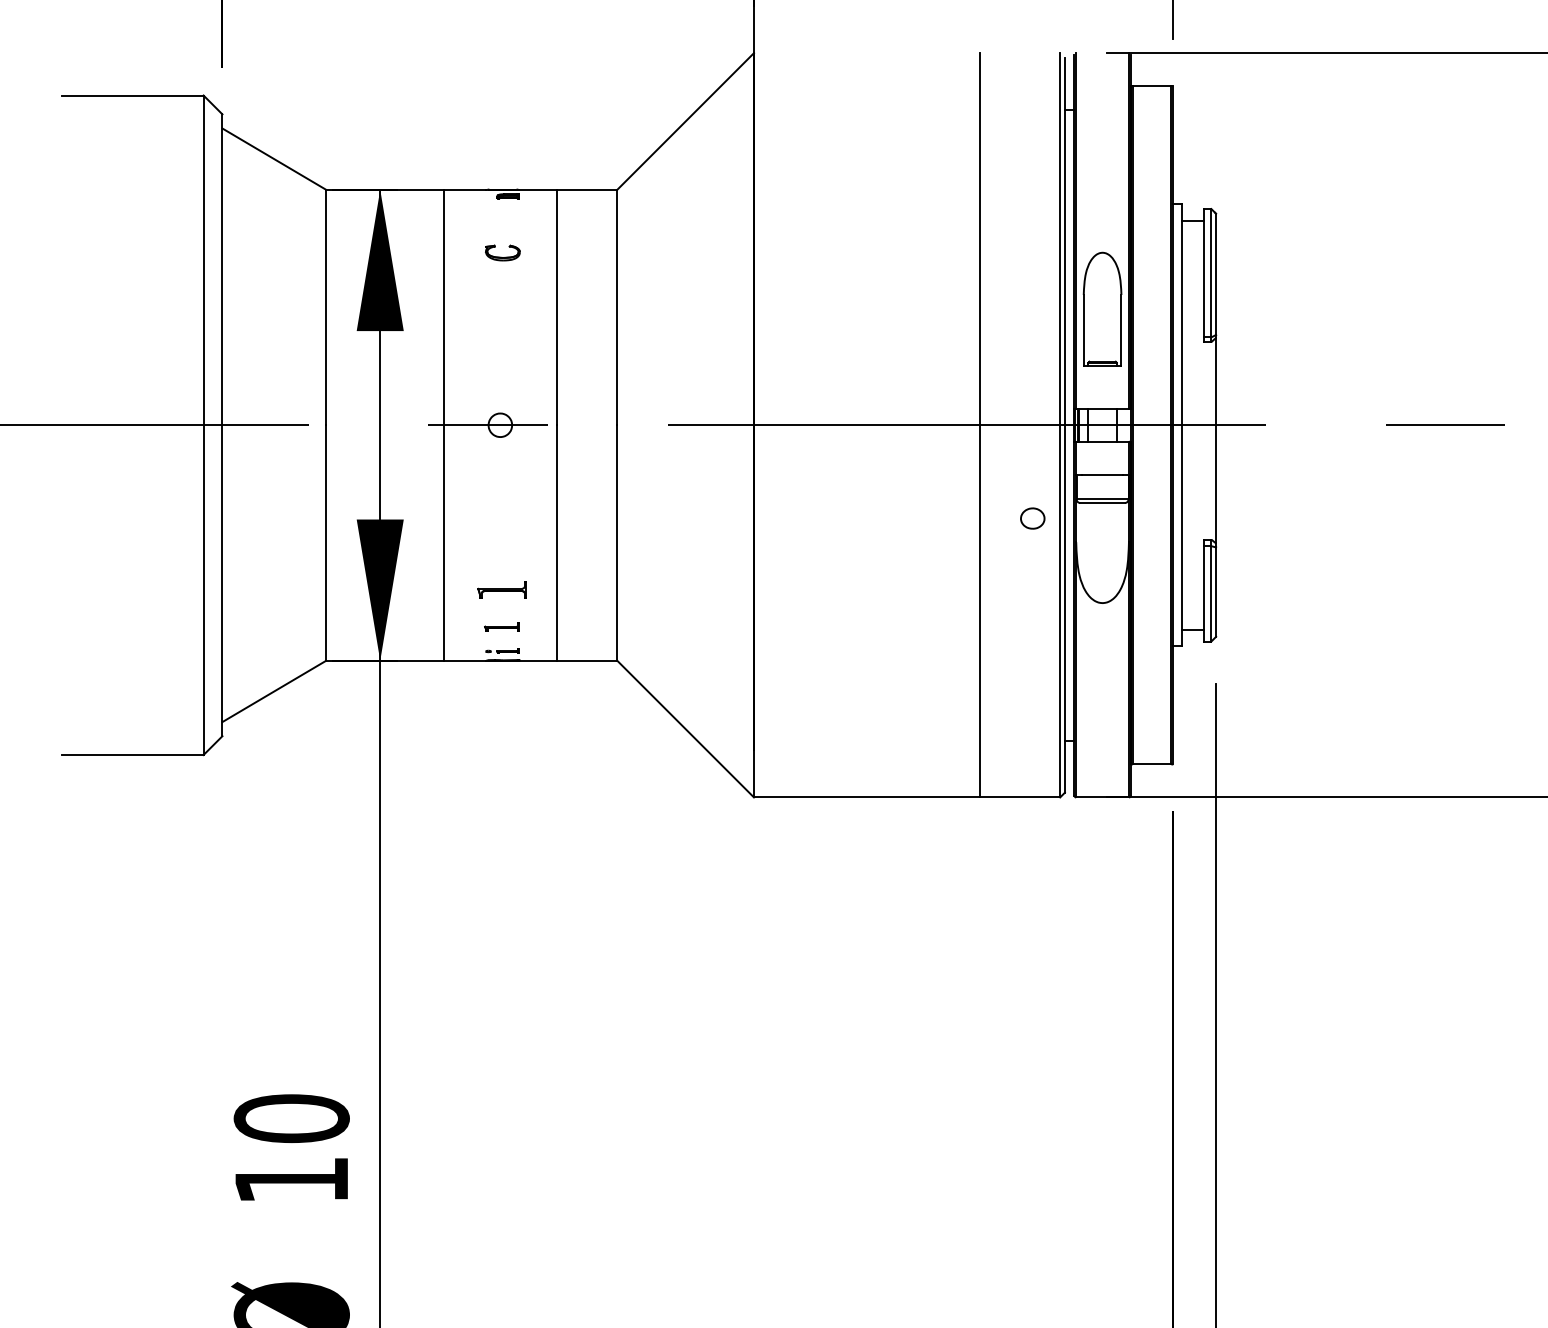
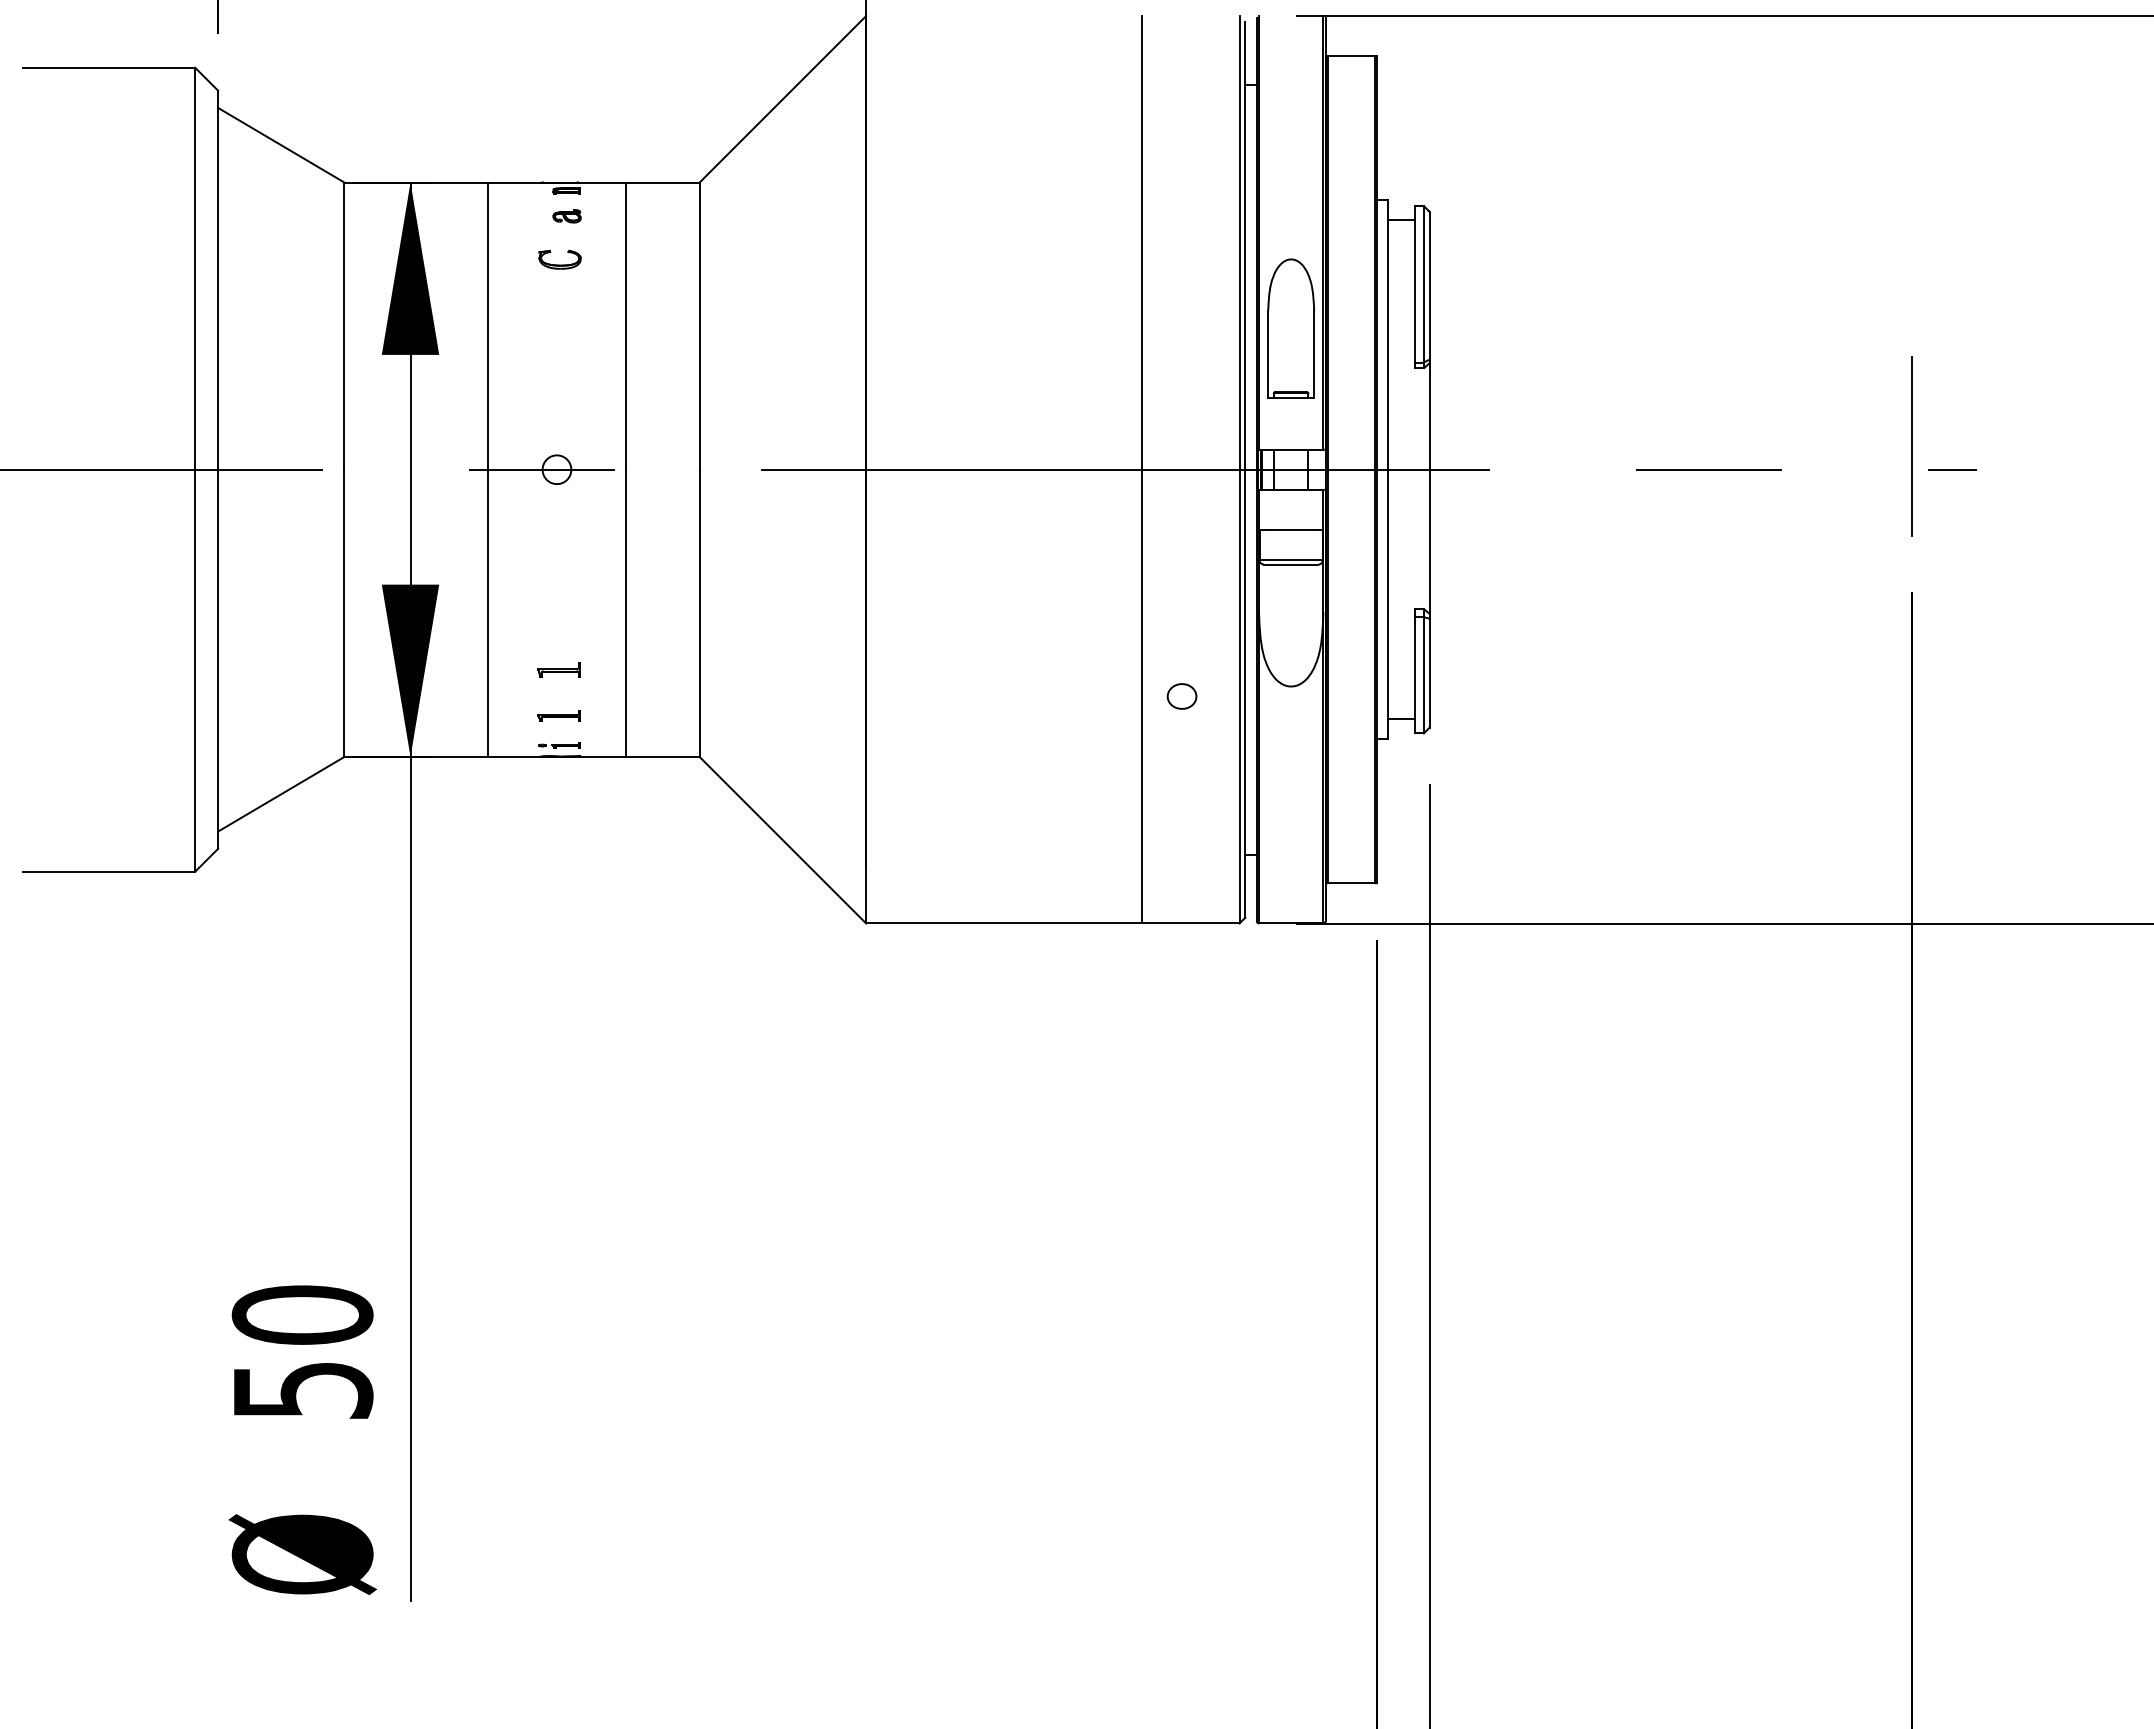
part: (508, 217) -> (566, 216), added
part: (1032, 518) -> (1181, 696), moved
part: (501, 589) -> (558, 669), size x0.71
text: (292, 1180) -> (303, 1390), 10 -> 50

